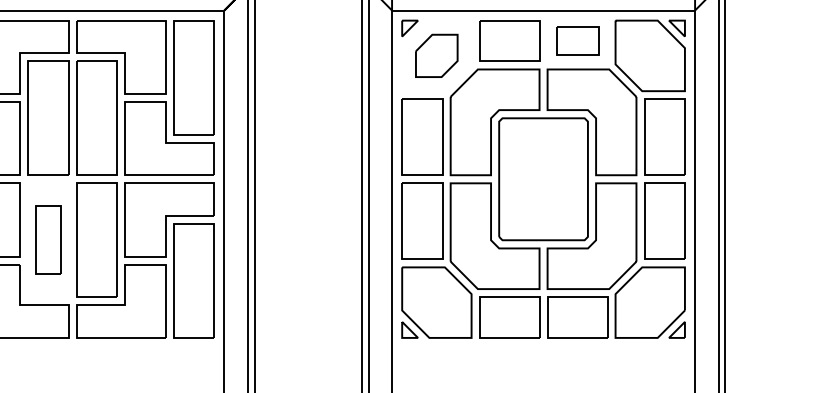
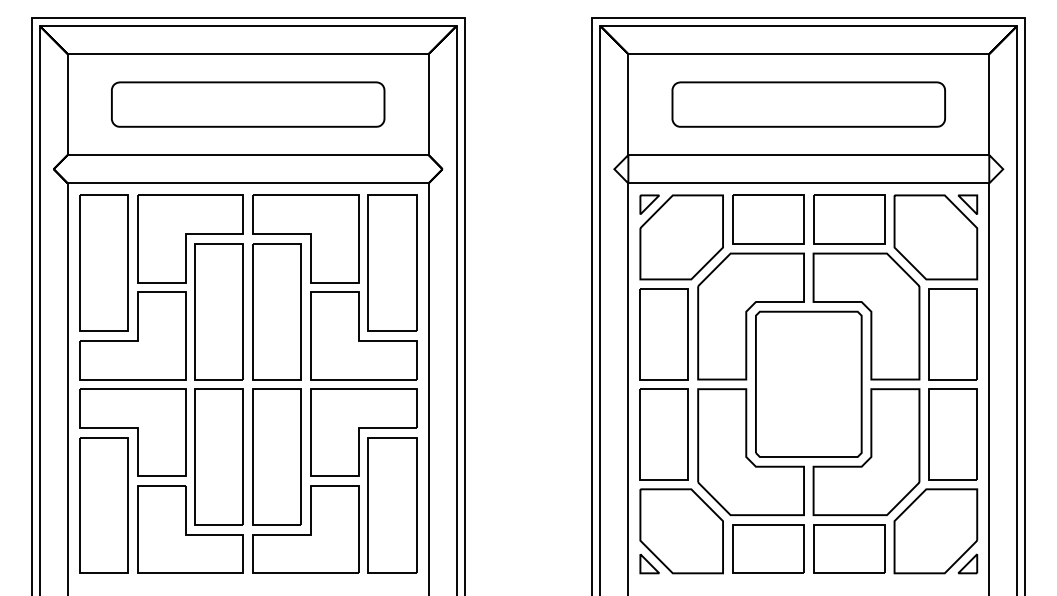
part: (577, 40) -> (849, 219), size x1.43
part: (436, 55) -> (681, 237), size x1.67
part: (47, 239) -> (218, 456), size x1.67

